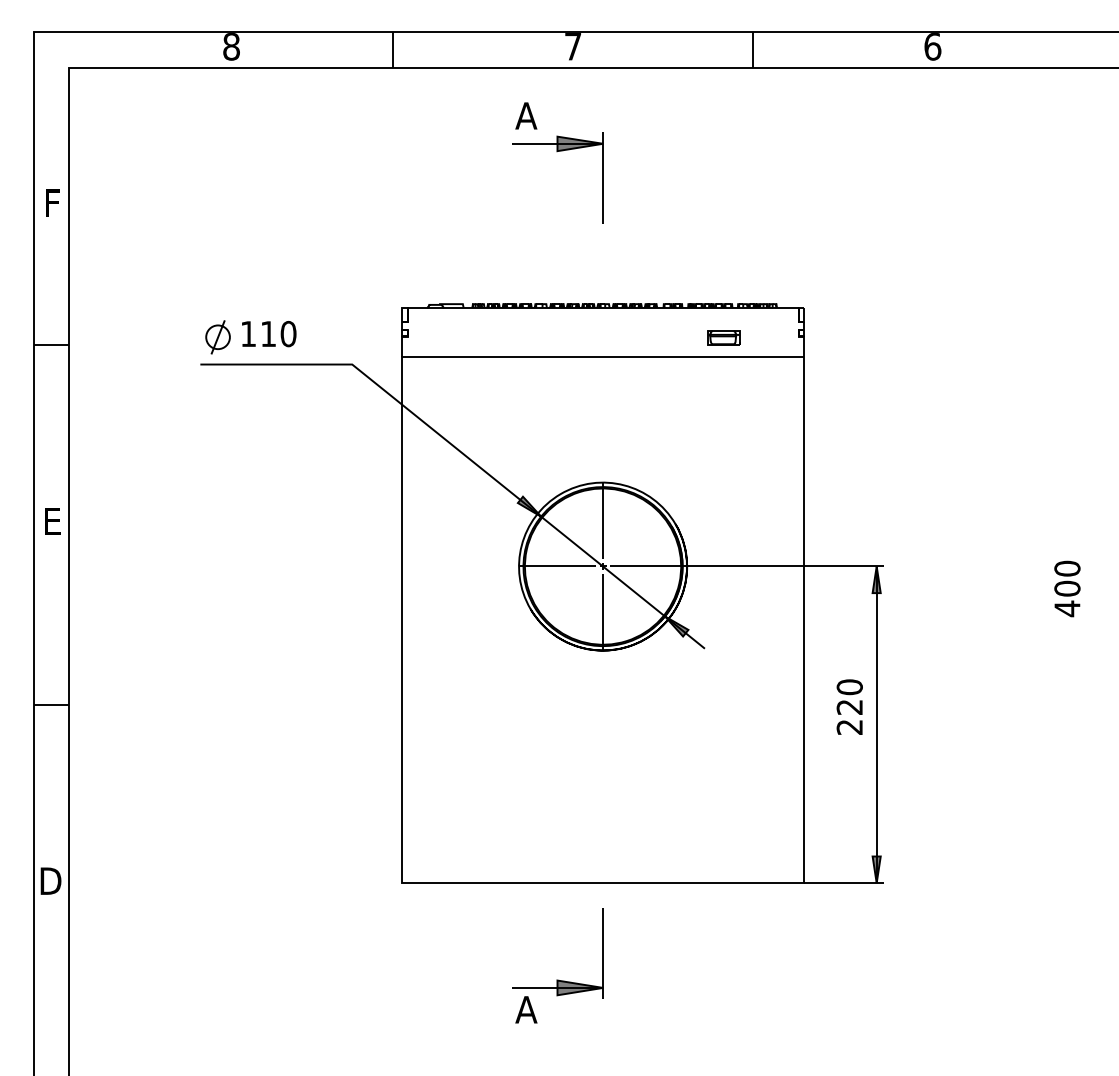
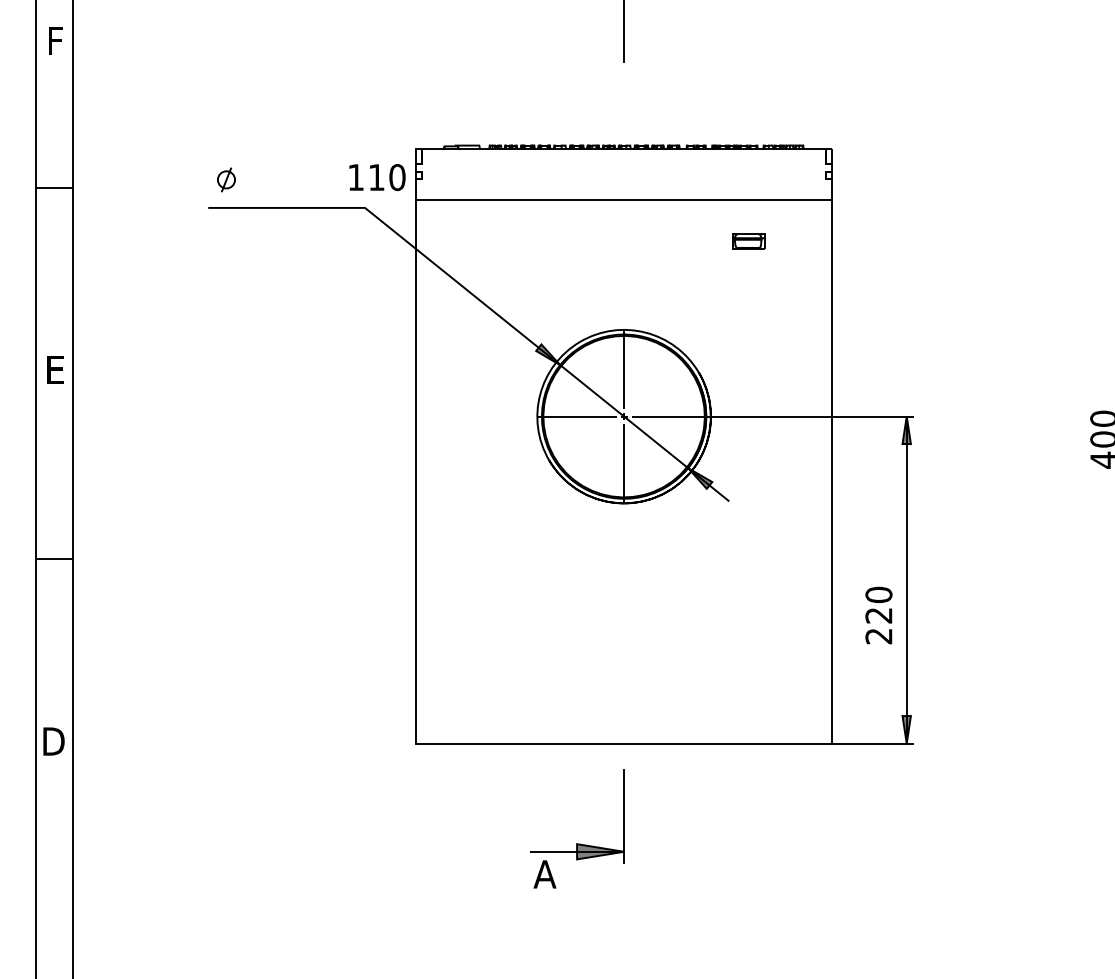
text: (269, 334) -> (377, 177), moved
part: (217, 337) -> (225, 180), size x0.7
part: (723, 337) -> (748, 240), moved
text: (849, 706) -> (878, 614), moved

